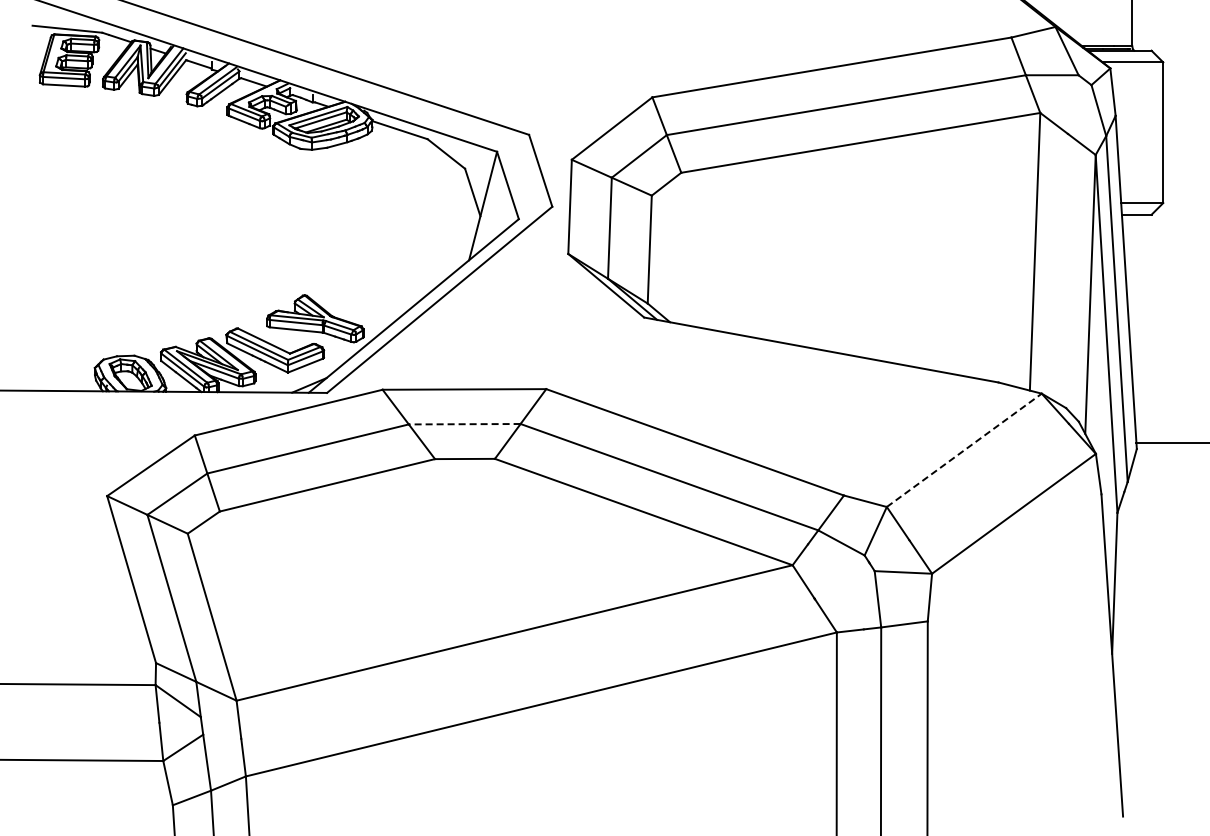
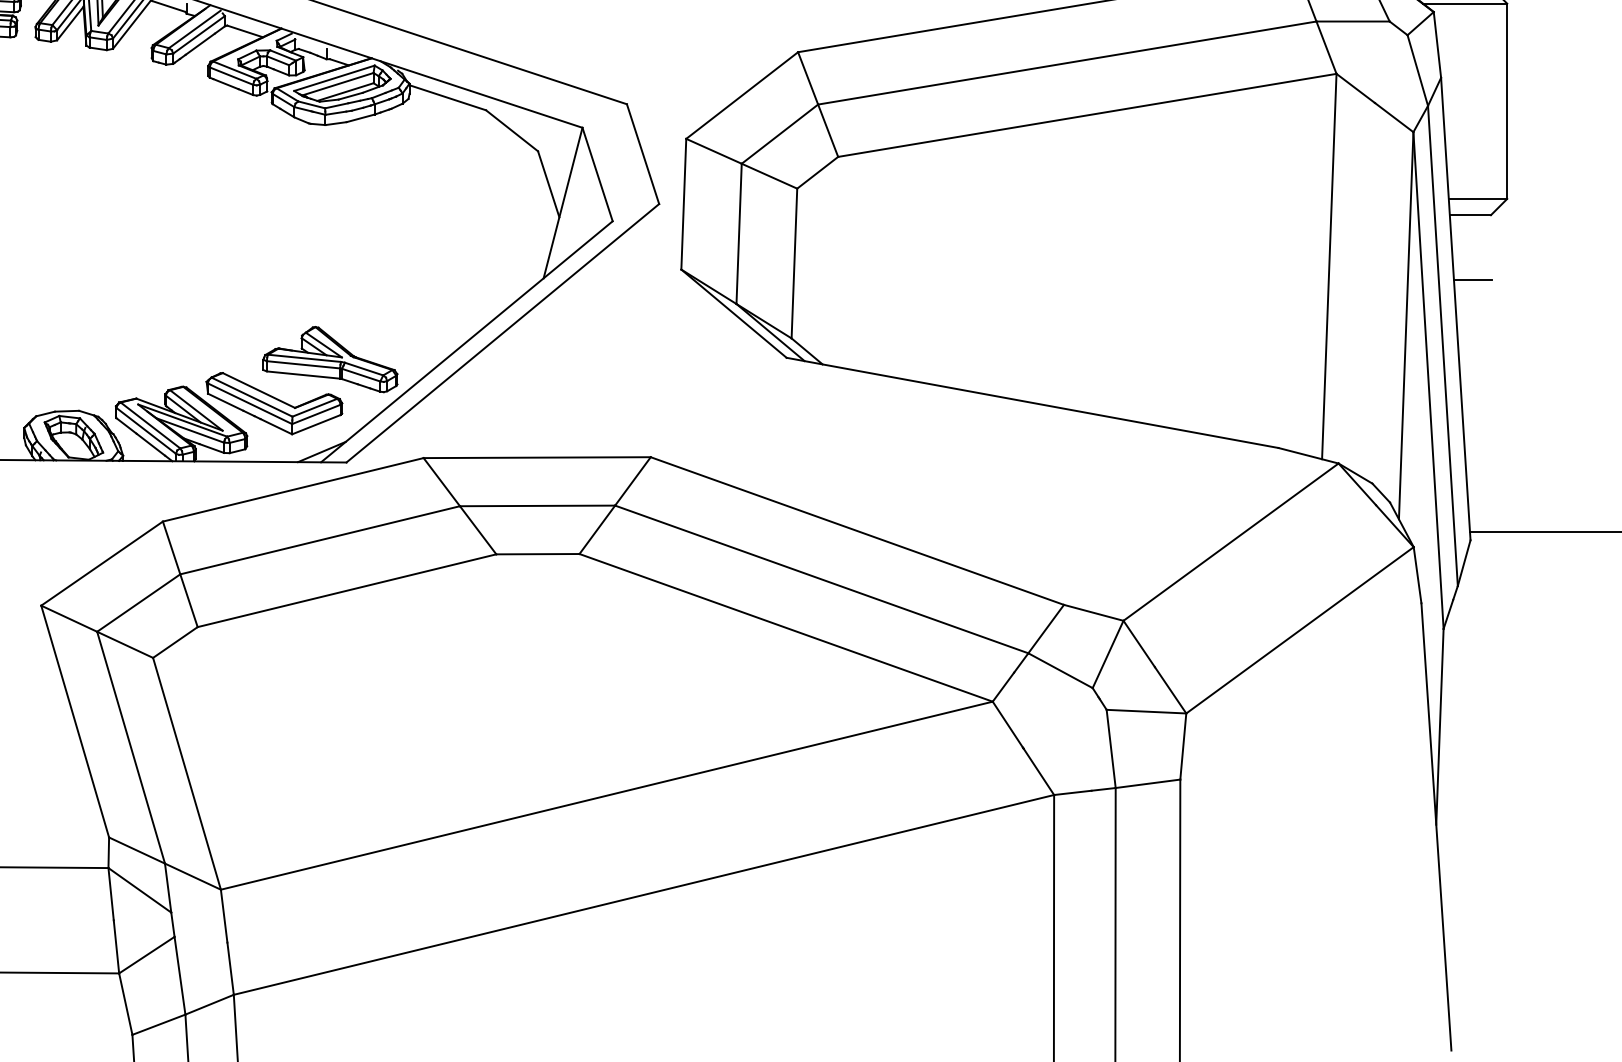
line: (1137, 261) -> (1471, 280), added
line: (464, 424) -> (537, 506), dashed -> solid
line: (964, 450) -> (1231, 542), dashed -> solid

